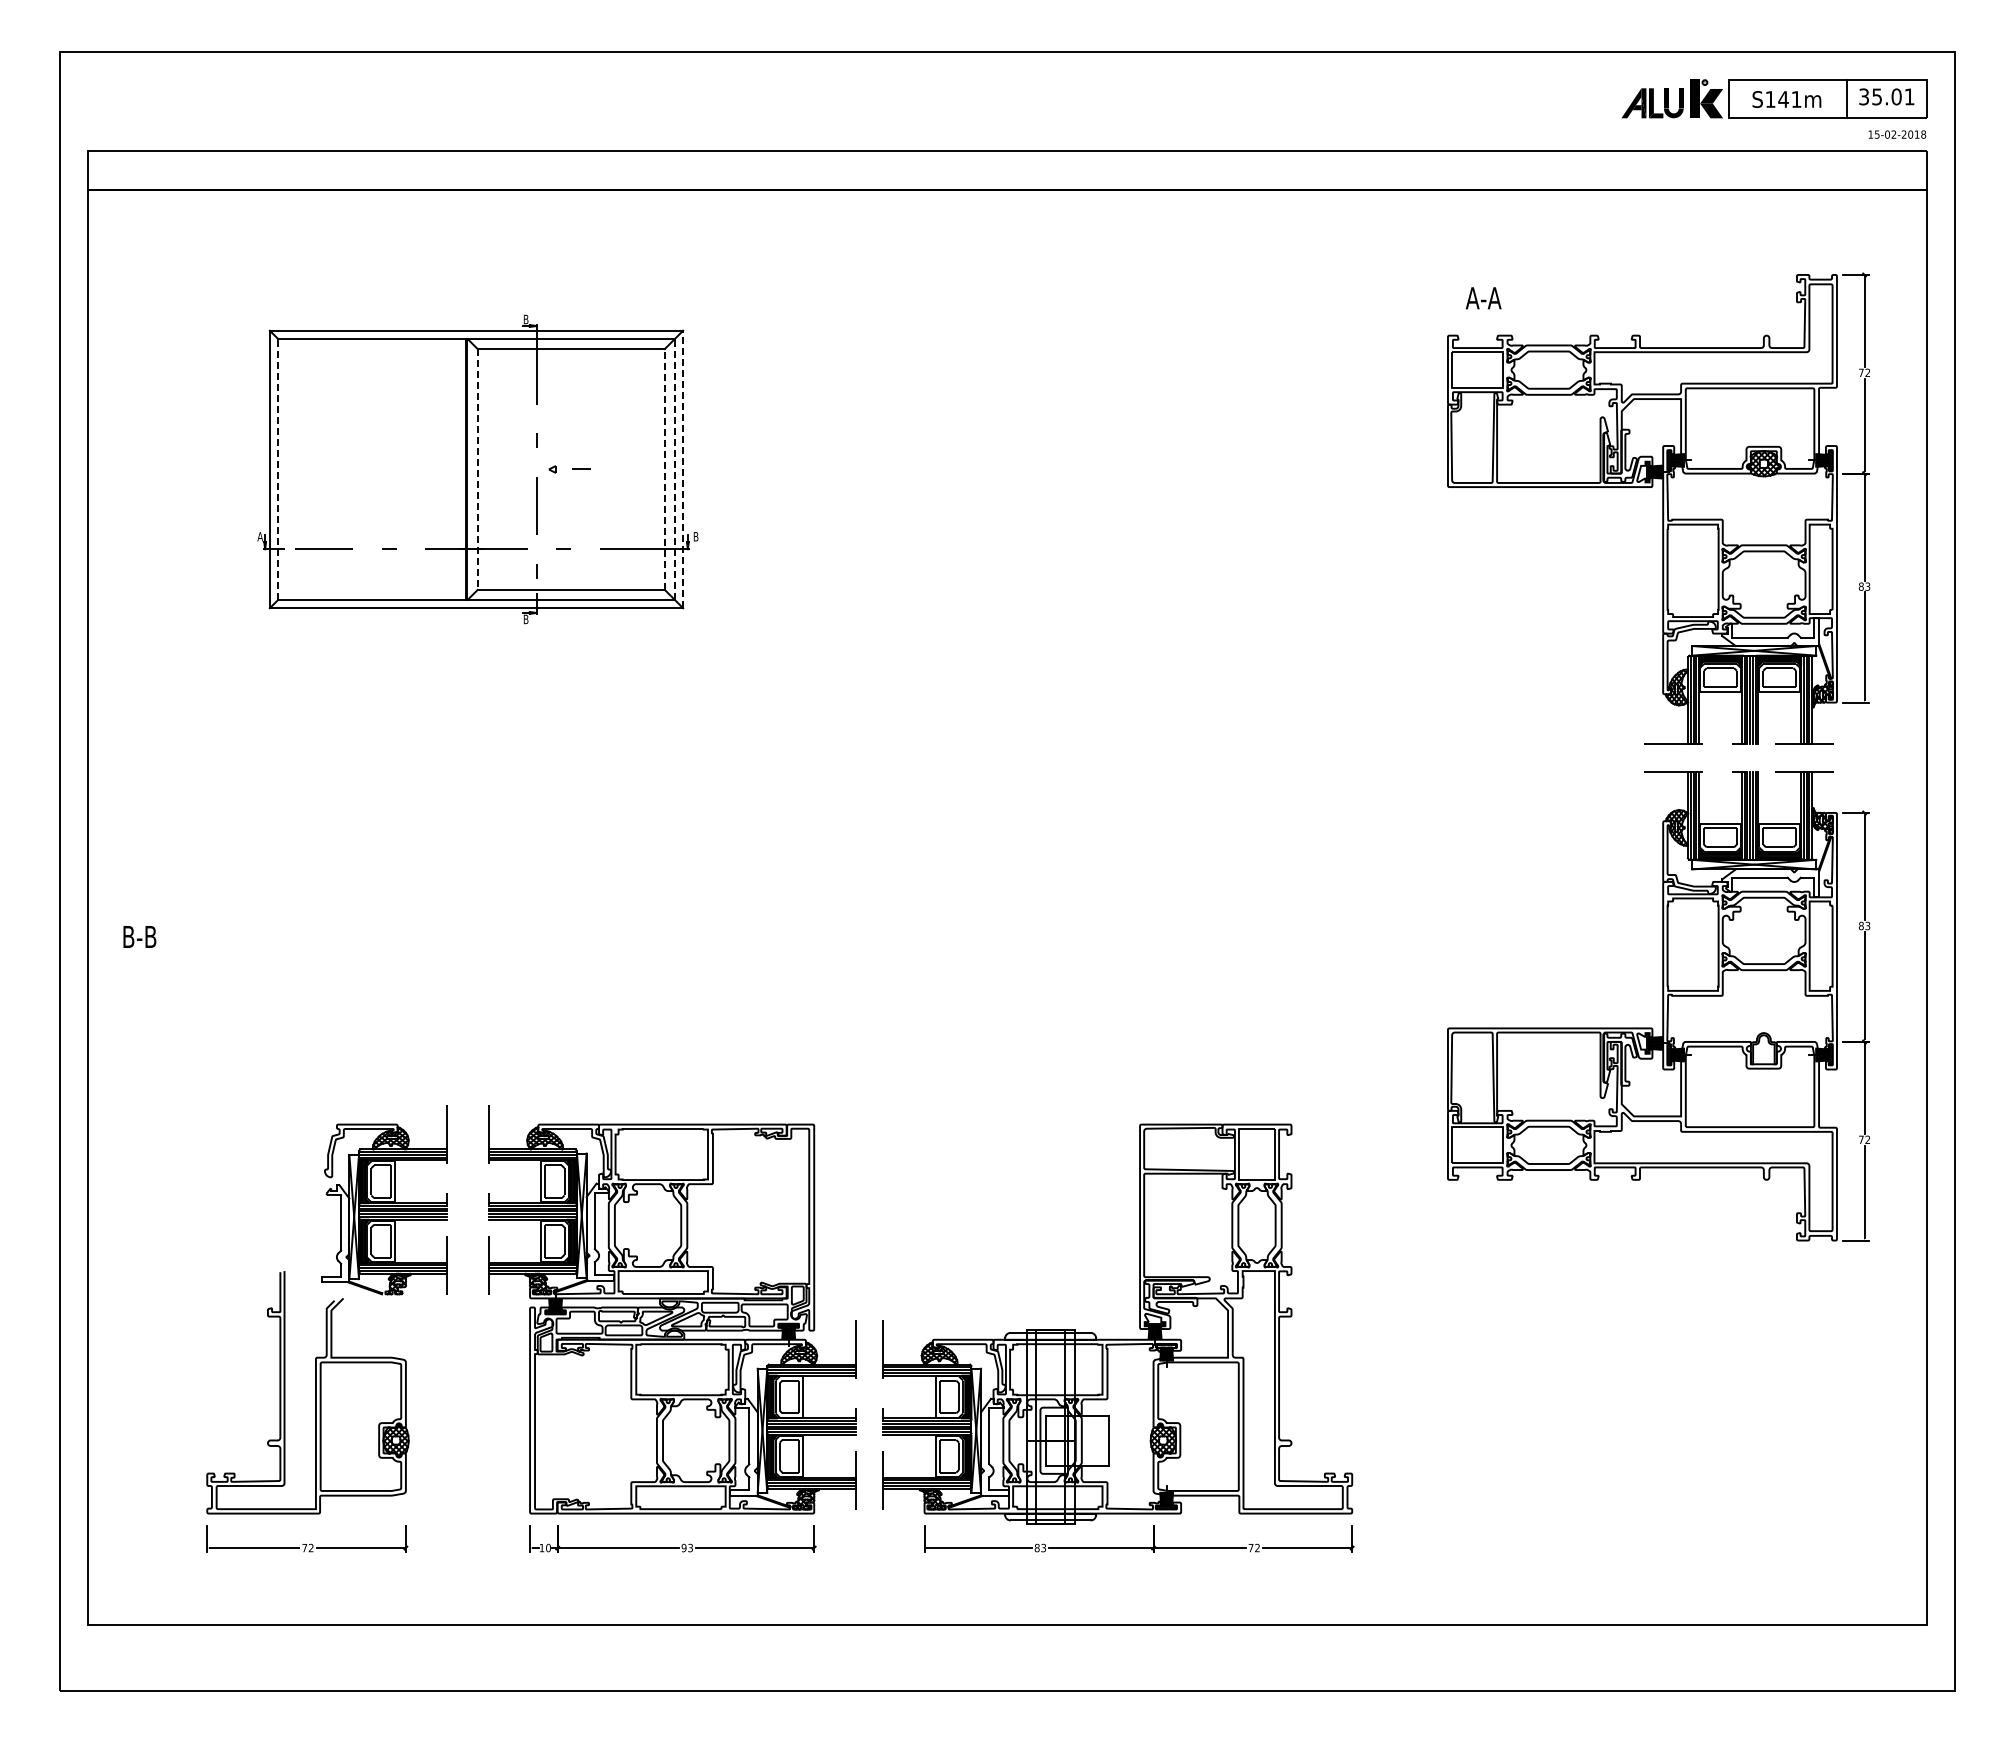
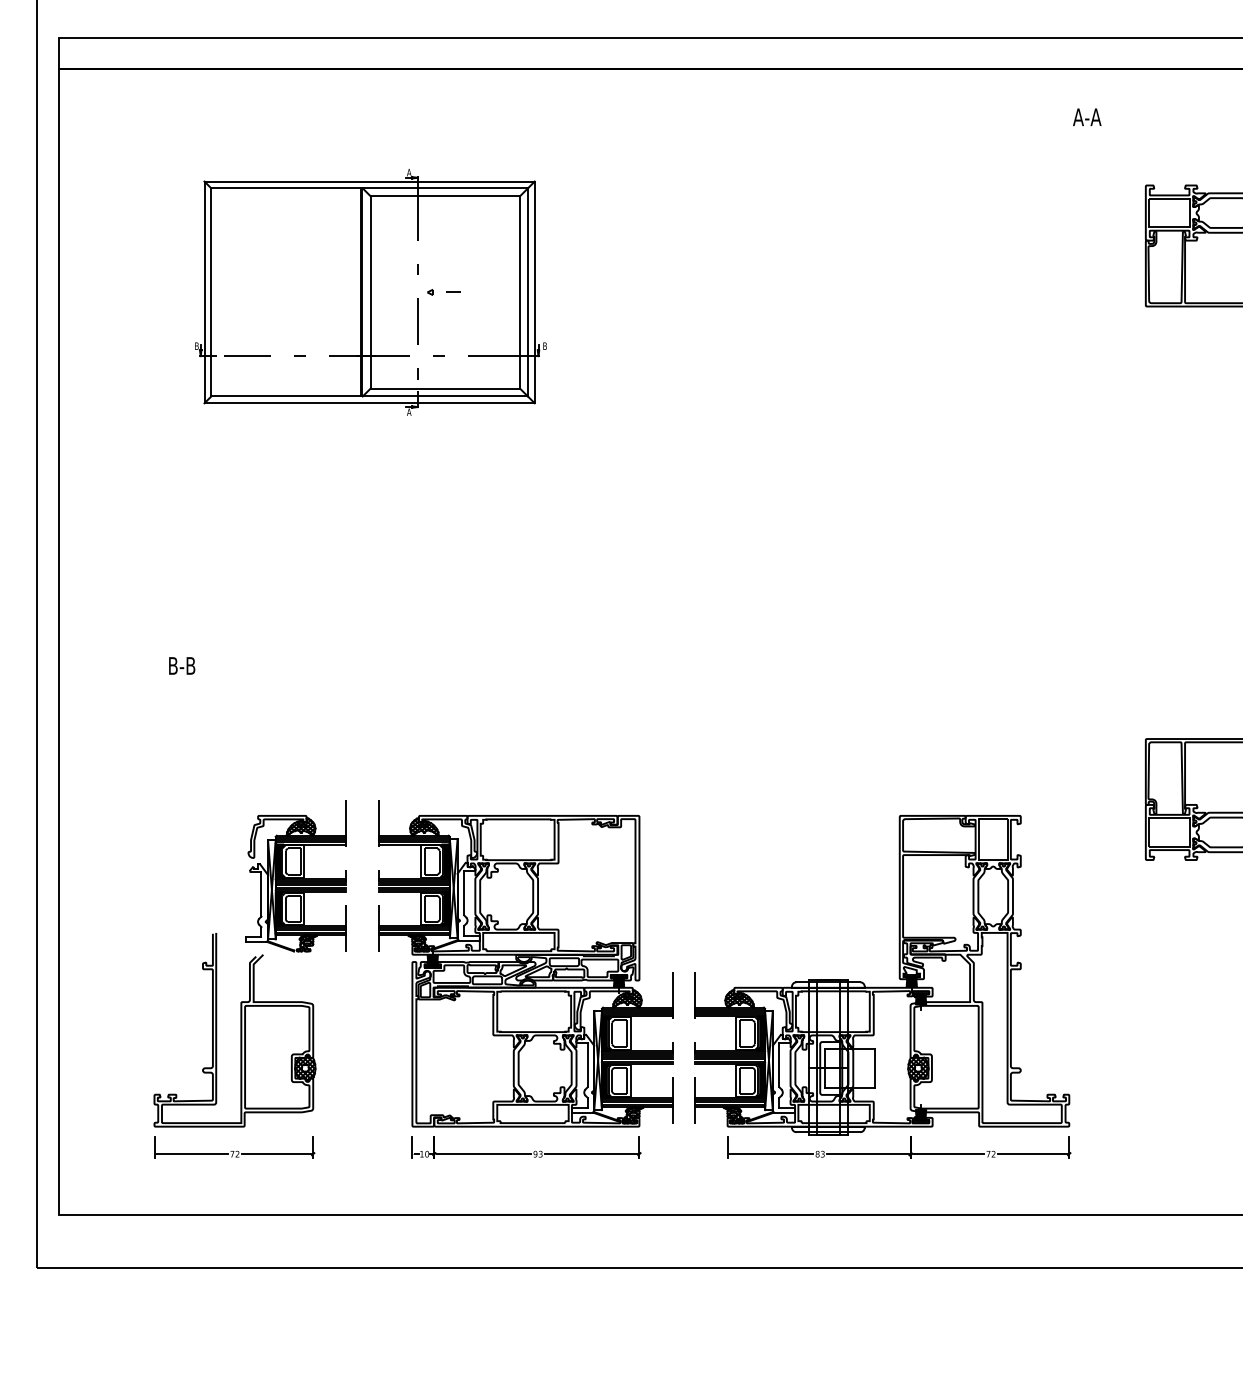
text: (1483, 298) -> (1087, 117), moved
text: (525, 319) -> (408, 172), B -> A
line: (278, 468) -> (211, 291), dashed -> solid
line: (664, 468) -> (519, 291), dashed -> solid
line: (674, 468) -> (527, 291), dashed -> solid
line: (477, 469) -> (370, 292), dashed -> solid
line: (683, 469) -> (535, 292), dashed -> solid
text: (259, 536) -> (196, 345), A -> B
text: (525, 619) -> (408, 412), B -> A
text: (139, 936) -> (181, 665), moved

